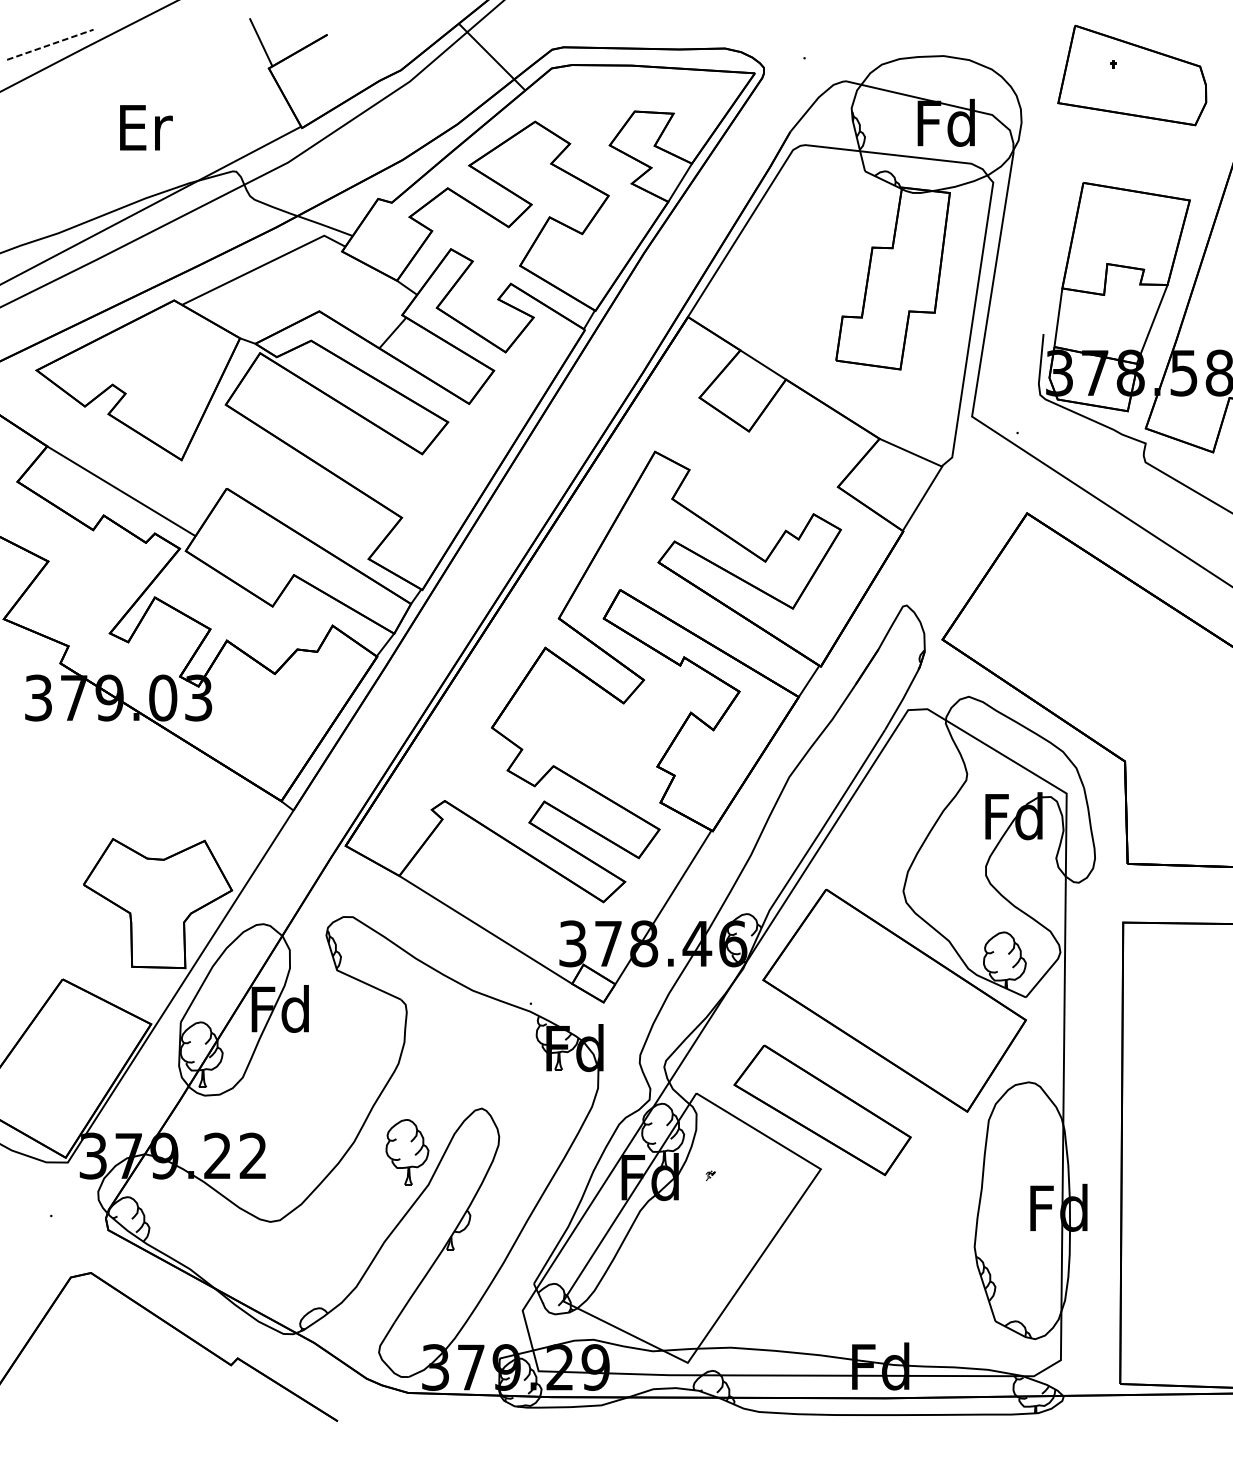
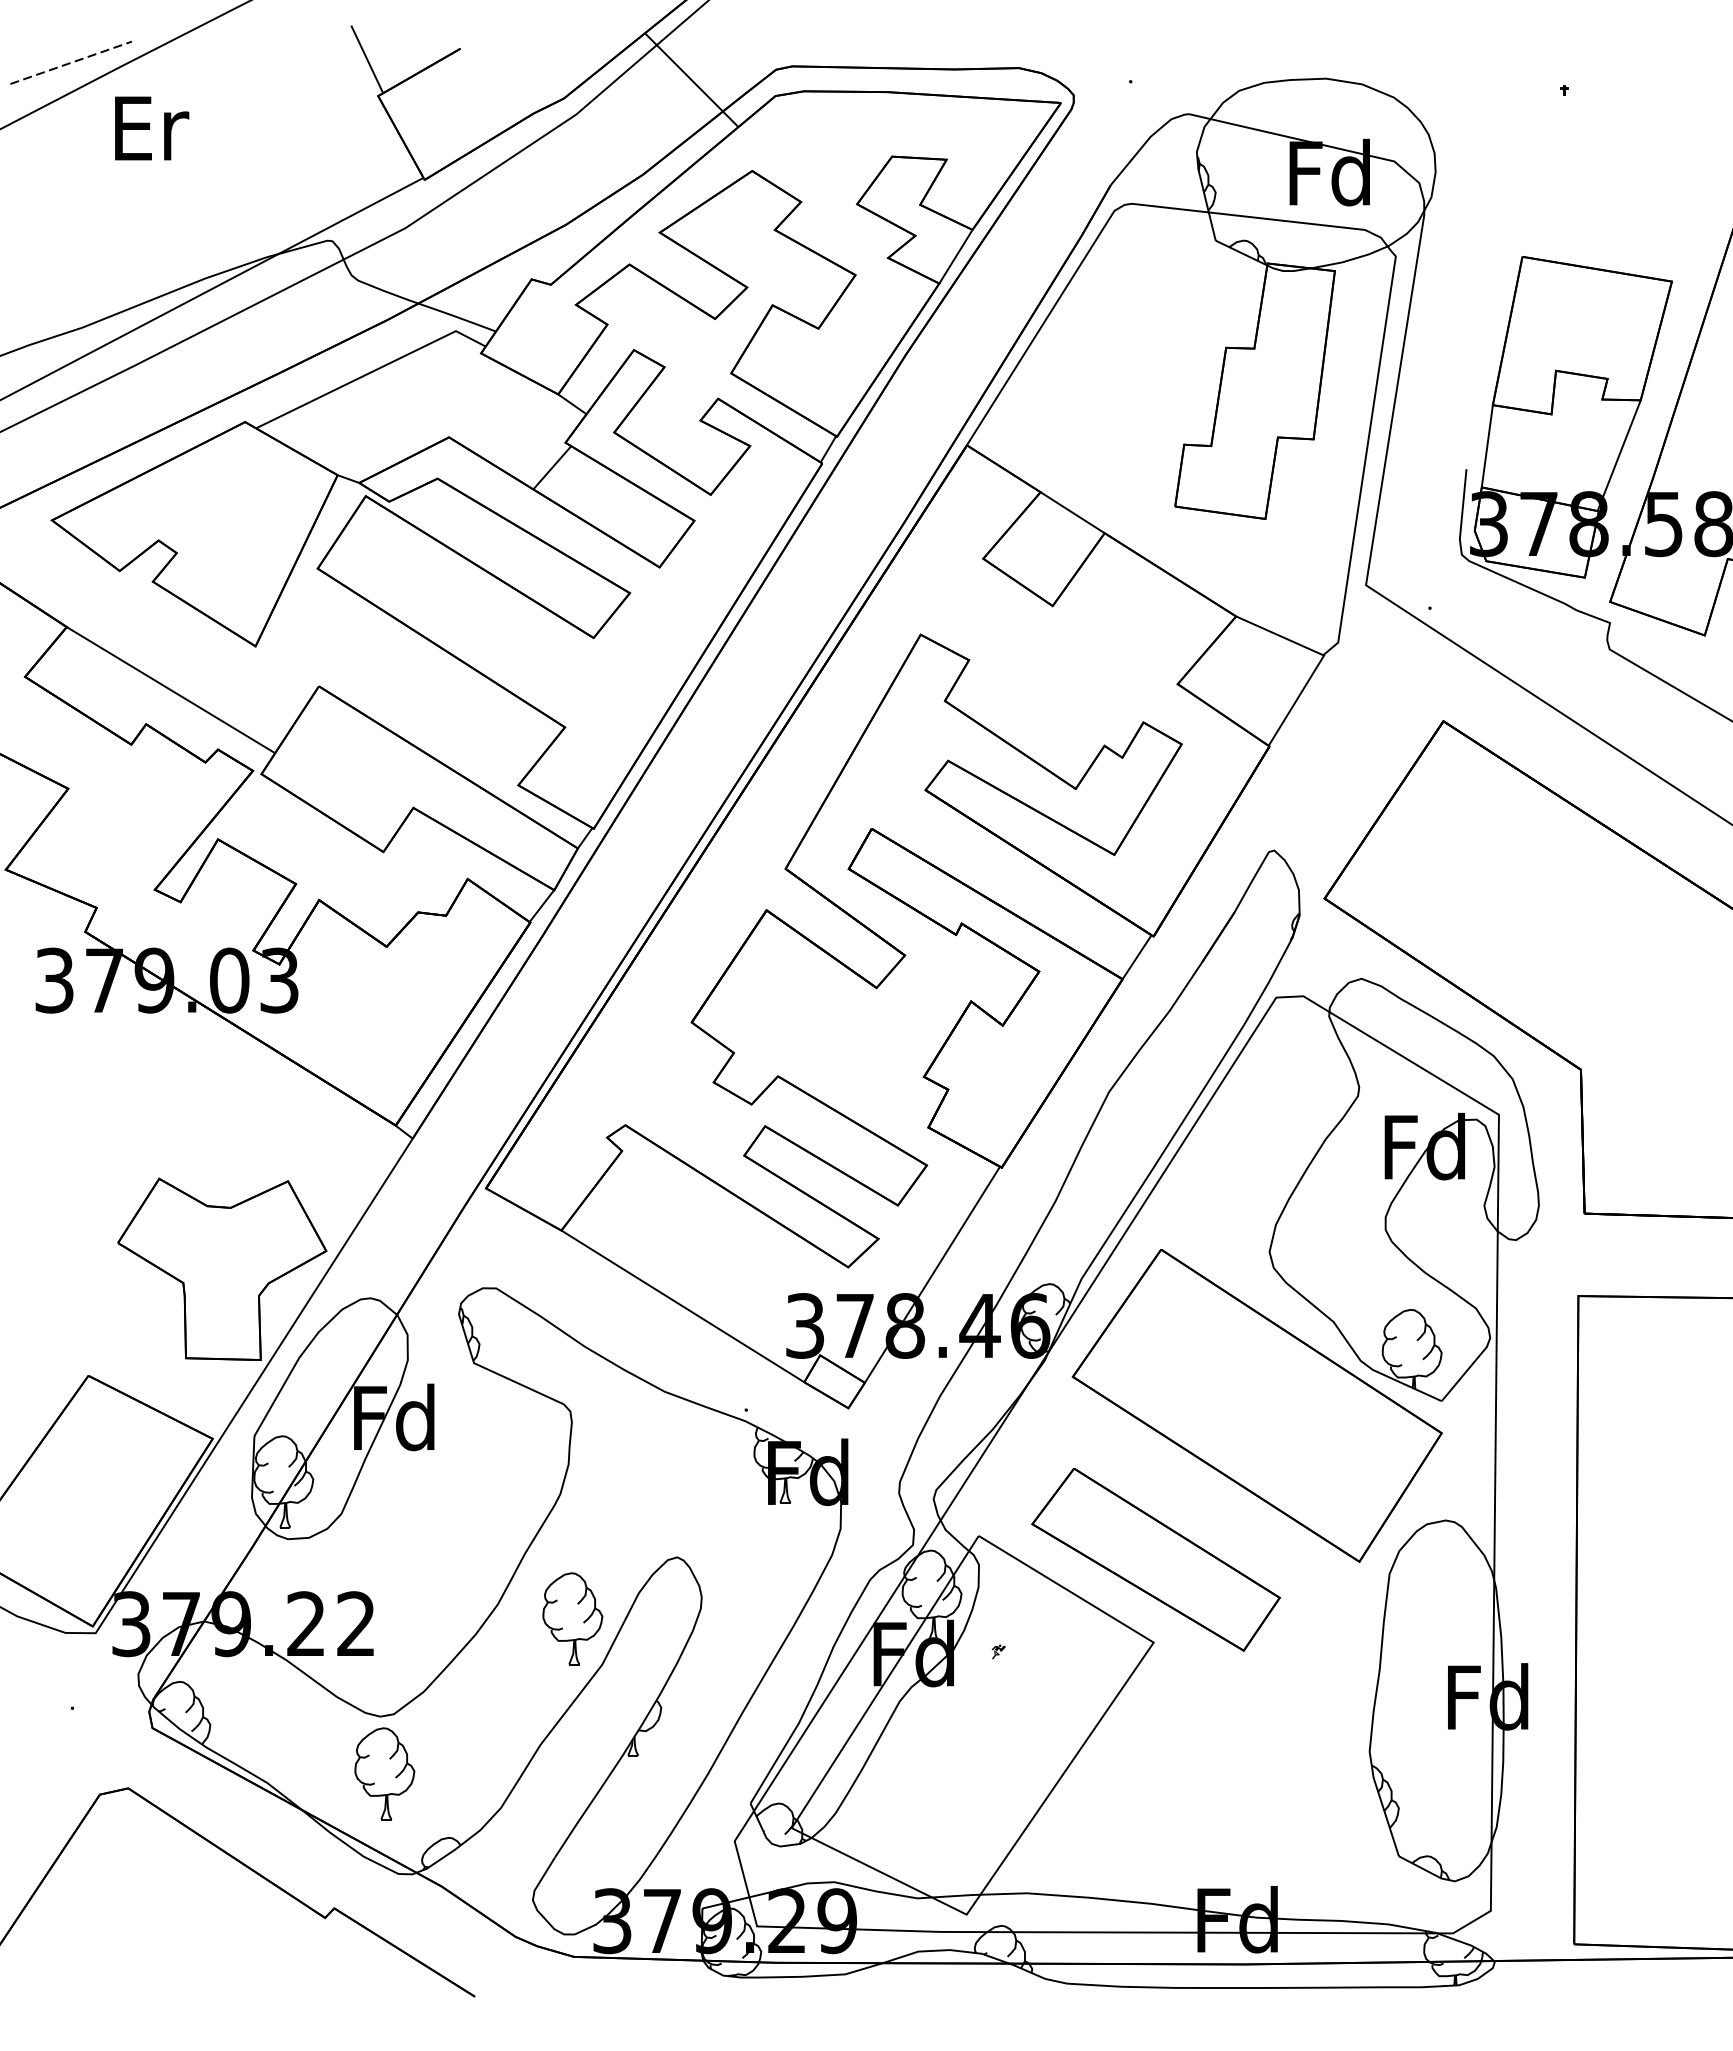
part: (1131, 75) -> (1590, 105), removed
text: (146, 127) -> (152, 128), moved
part: (273, 1262) -> (384, 1773), added

